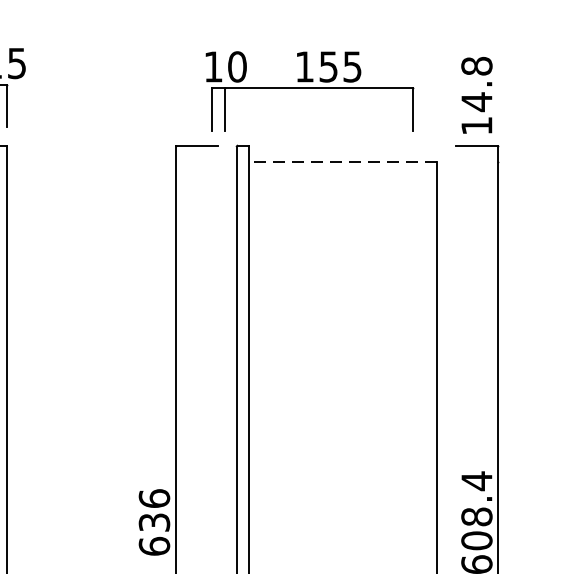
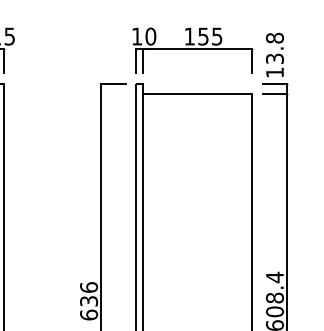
part: (309, 91) -> (192, 50), moved
text: (476, 101) -> (274, 58), 14.8 -> 13.8
line: (342, 162) -> (197, 93), dashed -> solid
line: (476, 162) -> (274, 93), added

